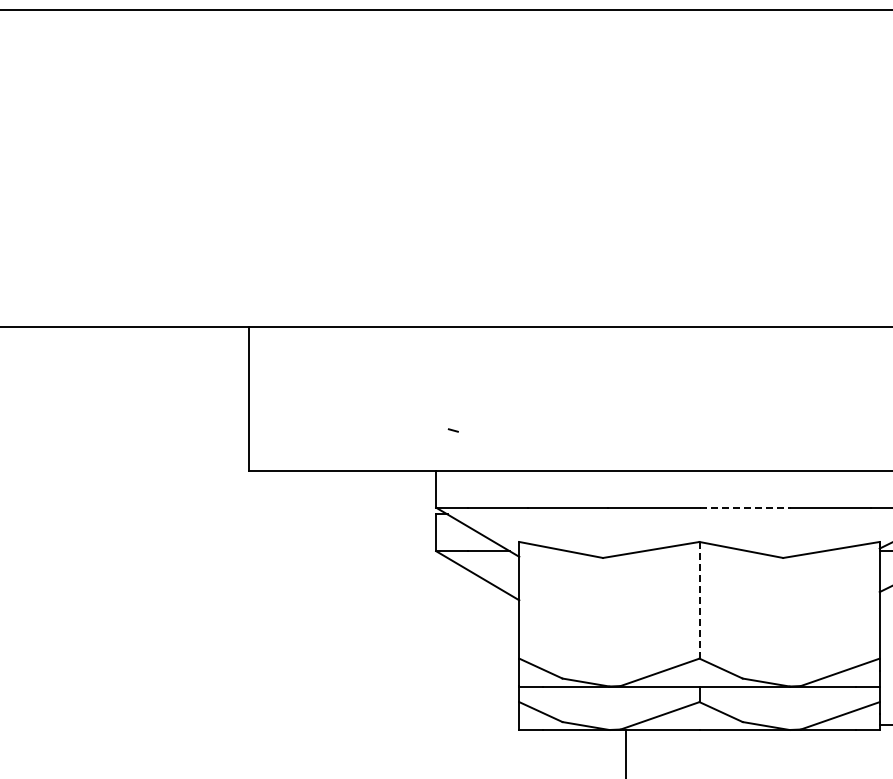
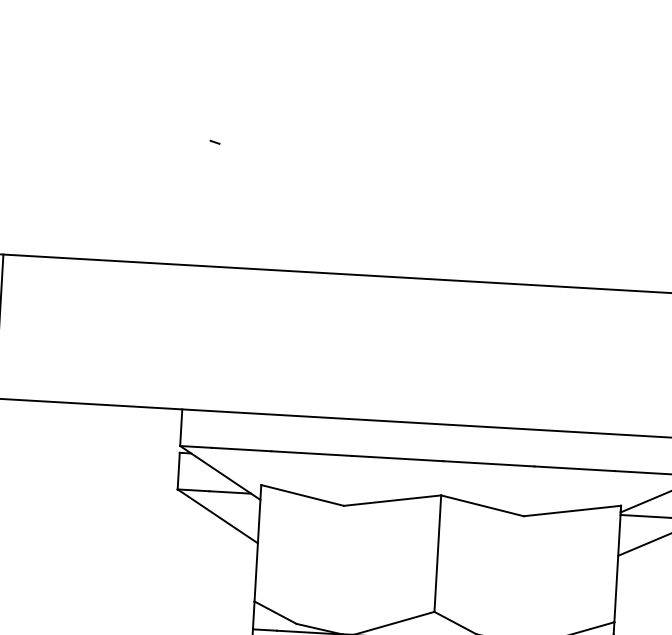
line: (452, 430) -> (214, 142), moved
line: (745, 507) -> (489, 463), dashed -> solid
line: (699, 600) -> (437, 553), dashed -> solid

